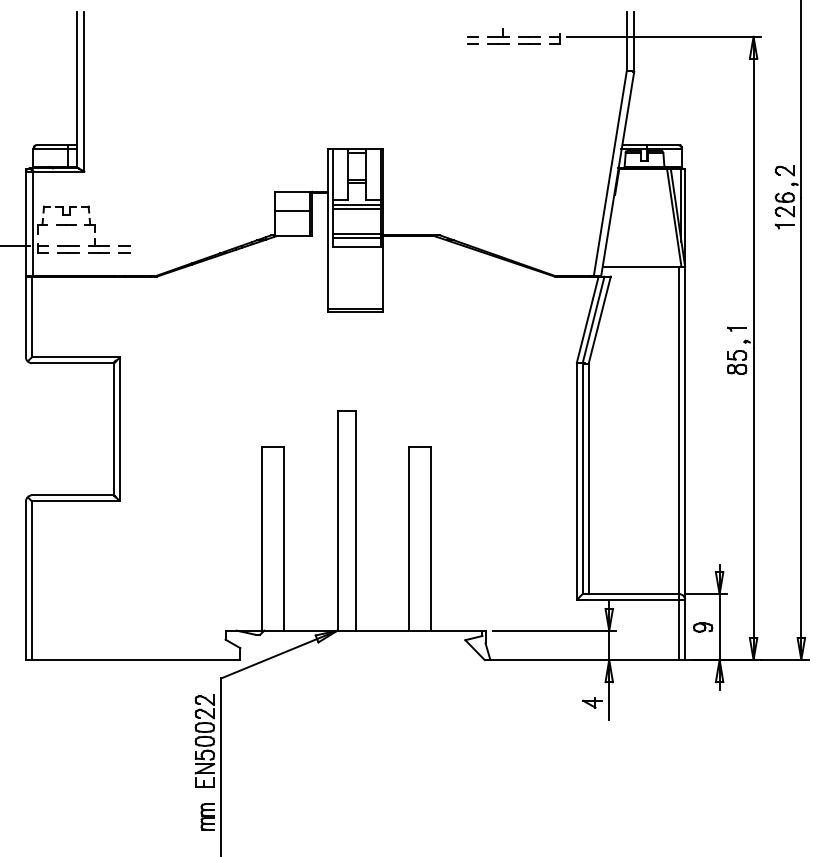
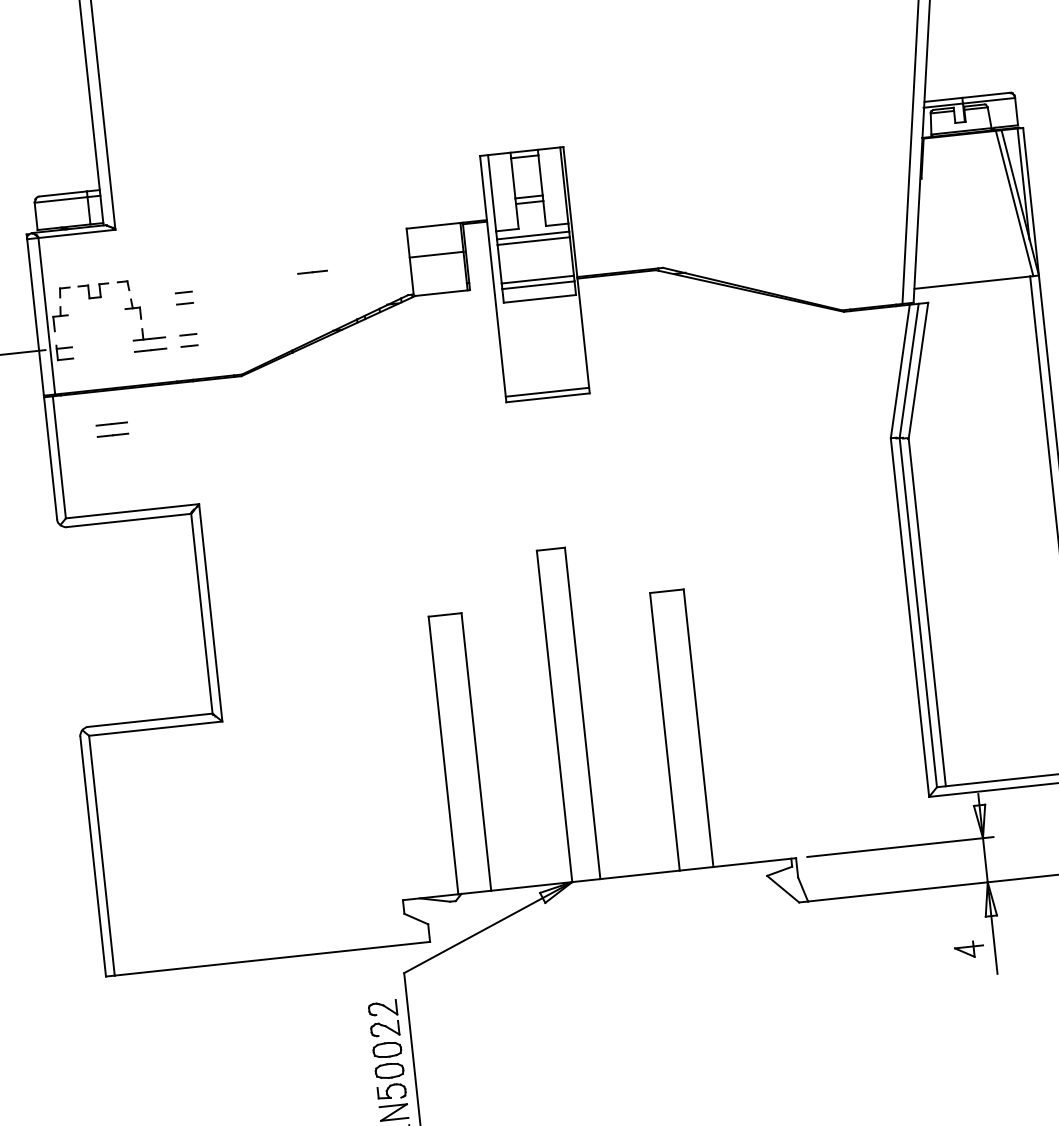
part: (124, 221) -> (184, 297), added
line: (66, 224) -> (312, 271), moved
part: (68, 249) -> (112, 429), moved

